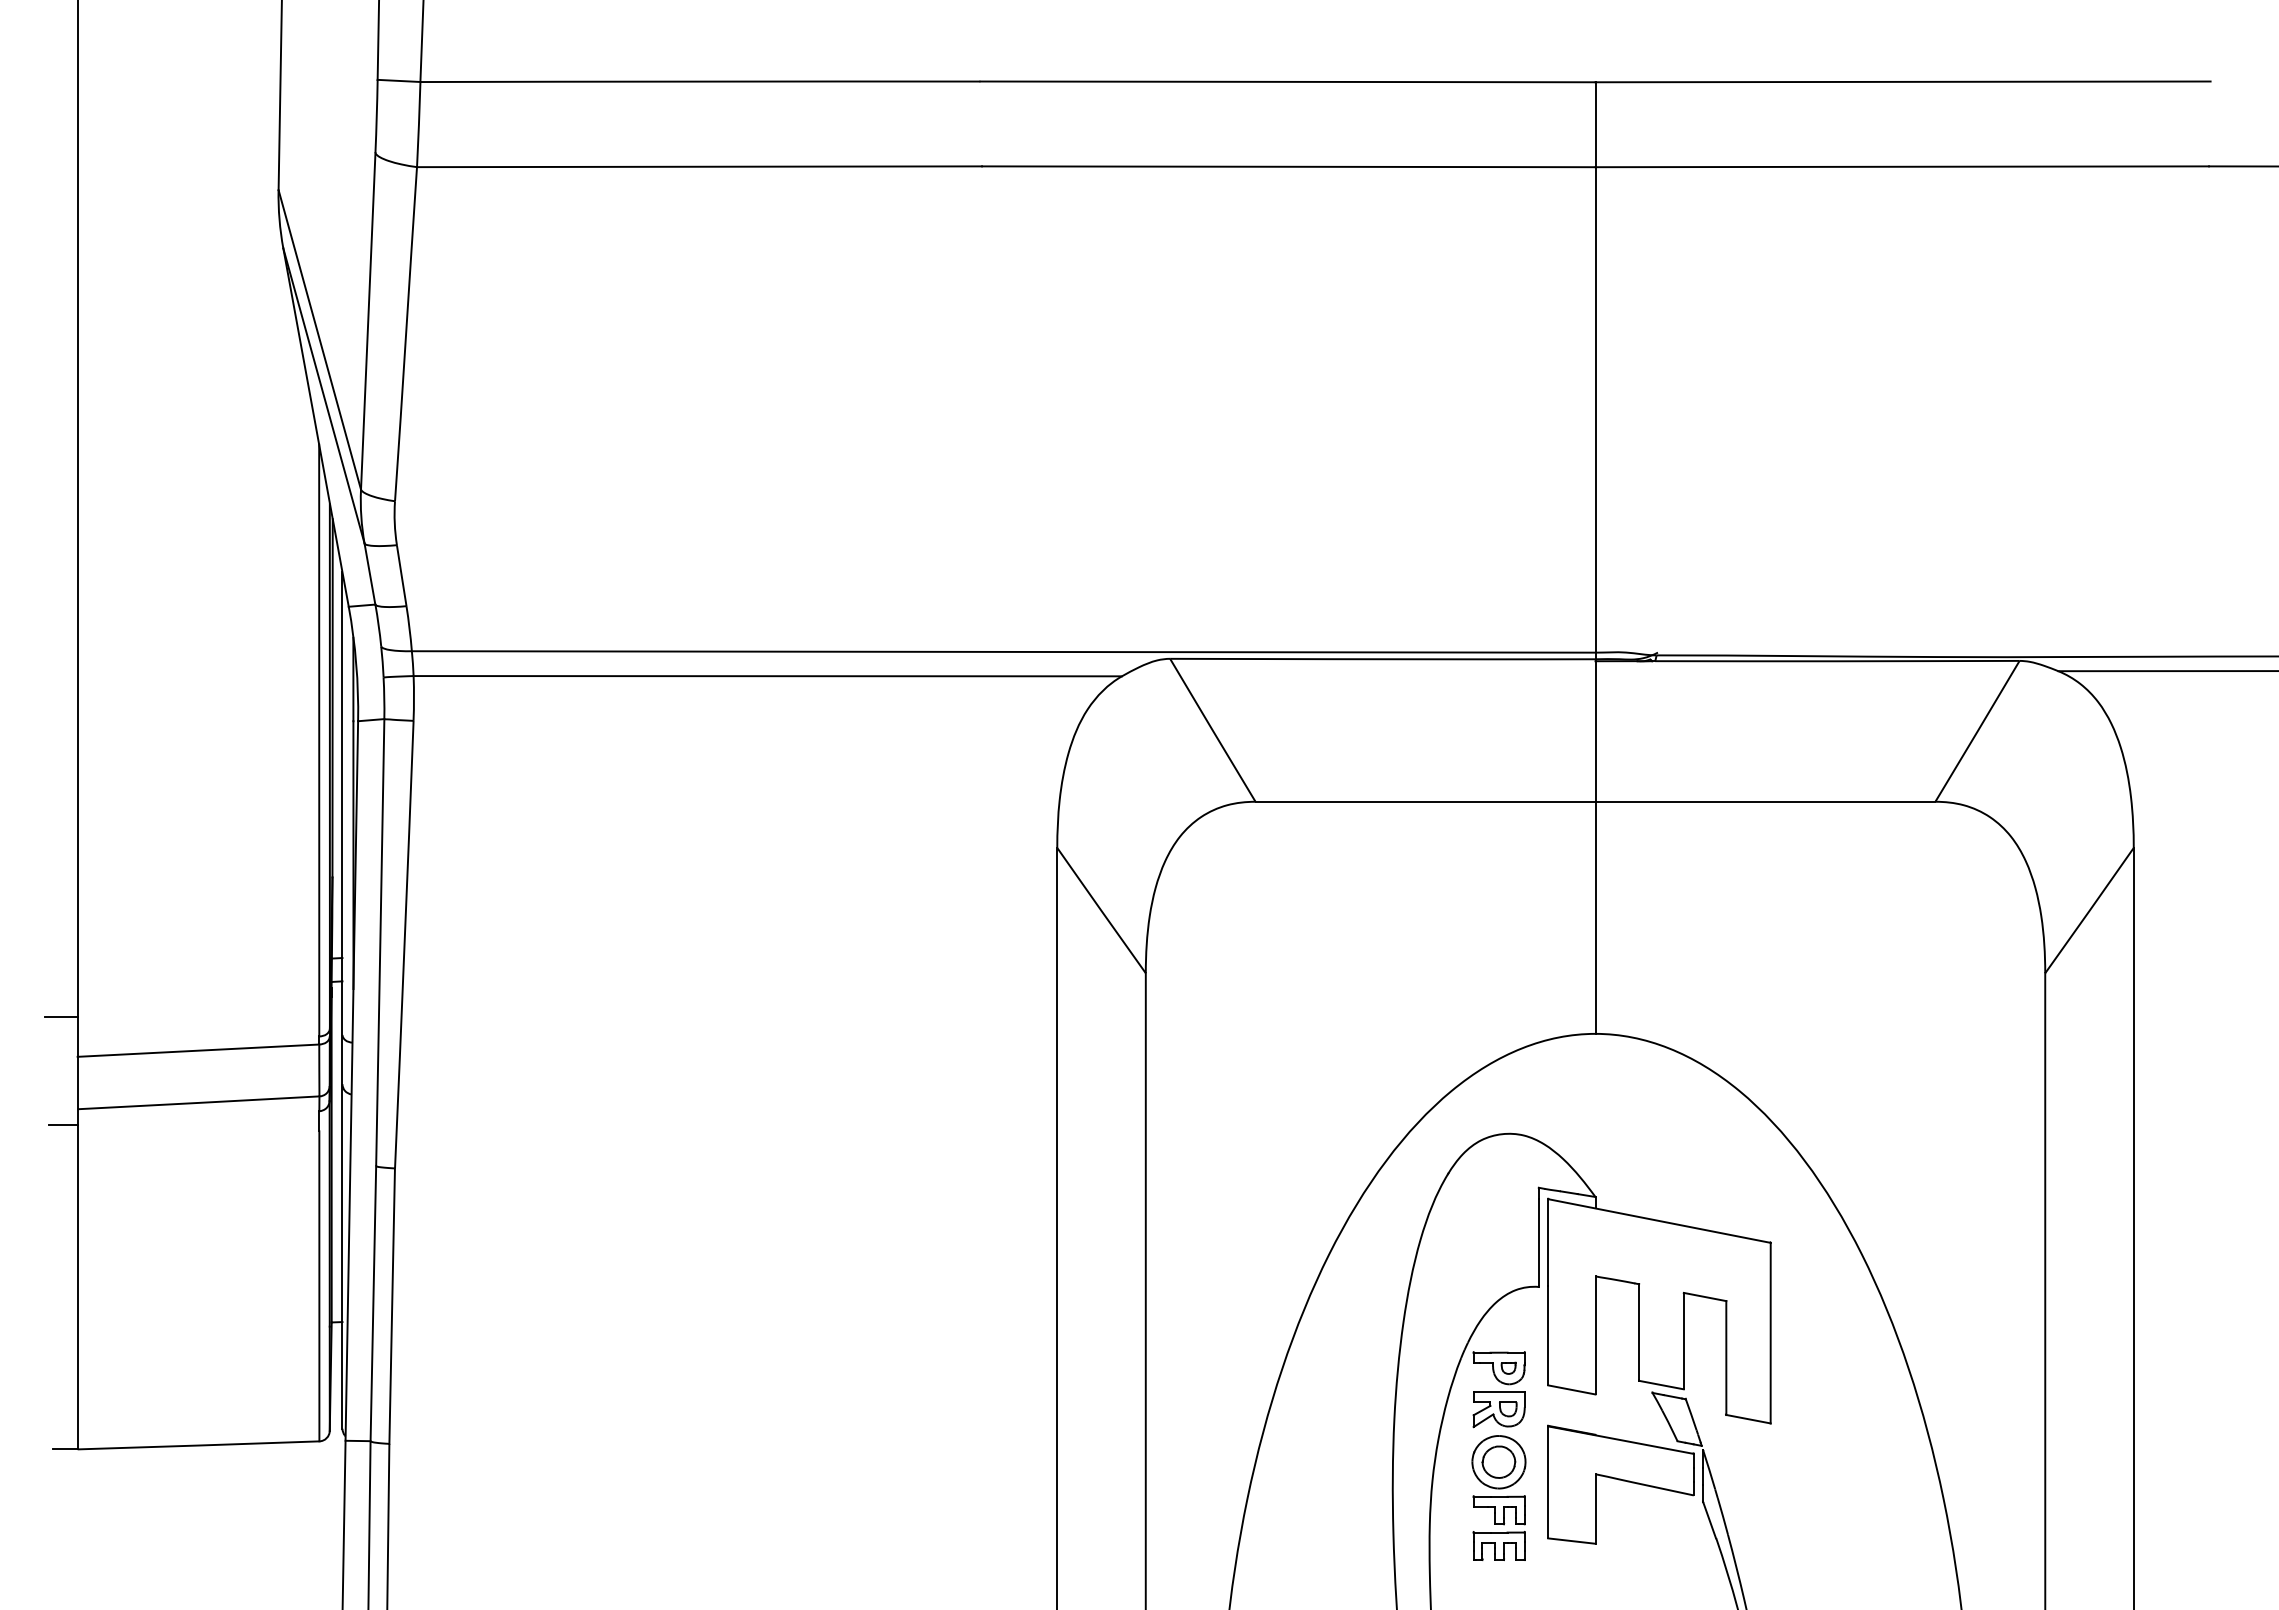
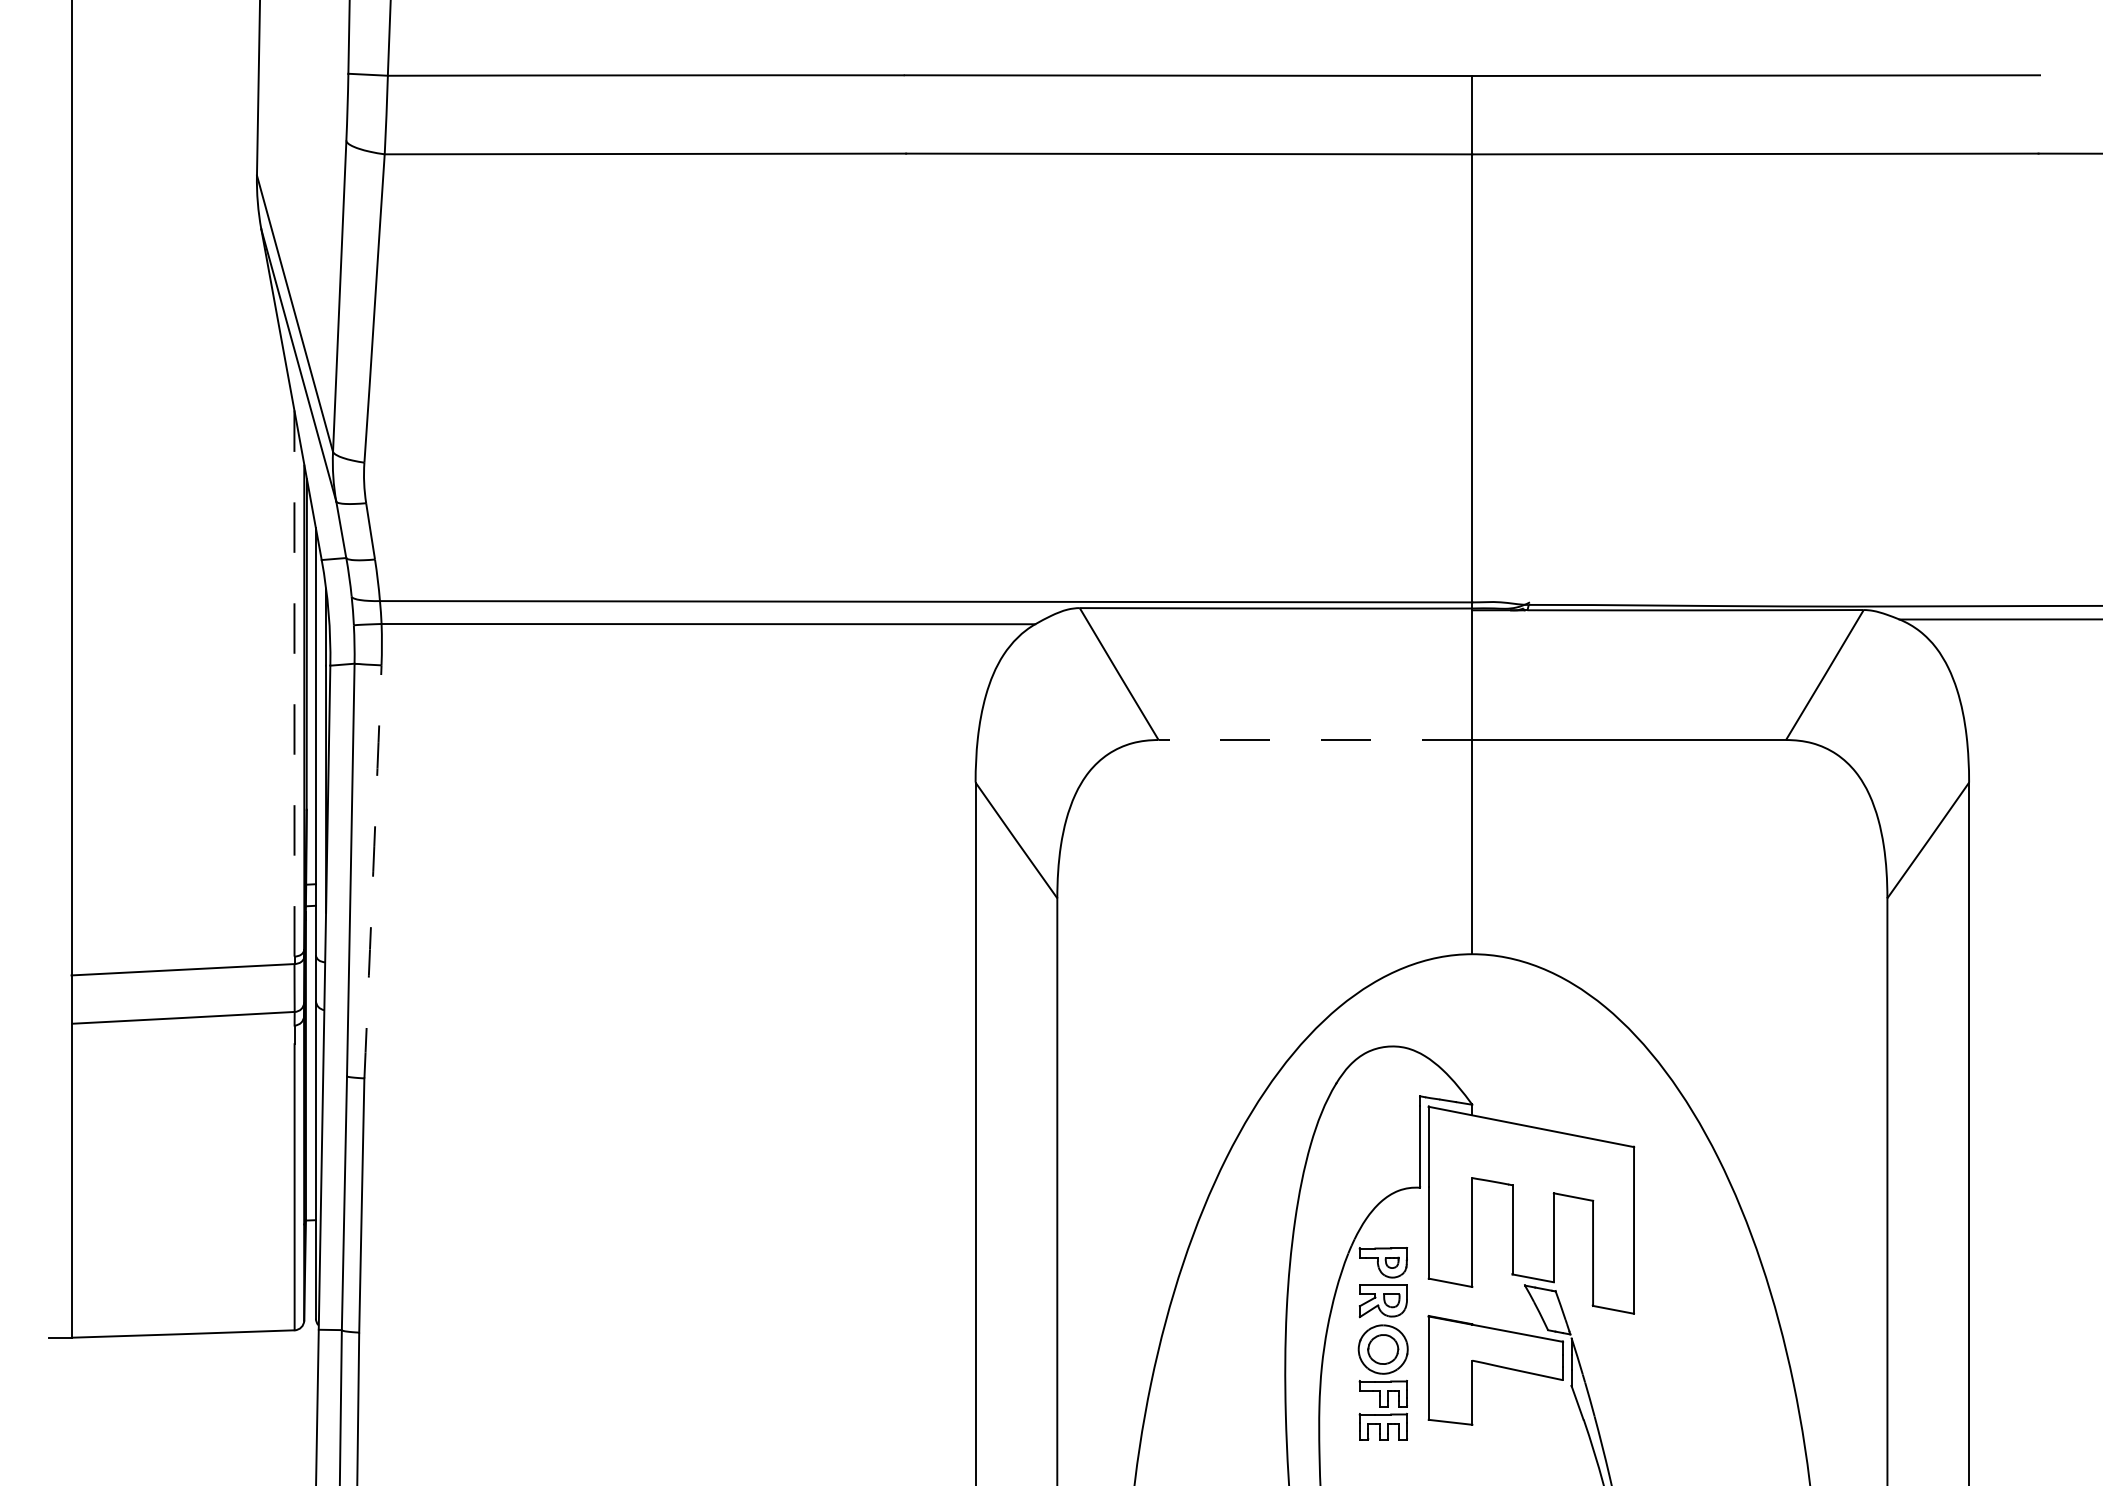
line: (319, 740) -> (294, 683), solid -> dashed
line: (1425, 801) -> (1315, 739), solid -> dashed
arc: (404, 944) -> (373, 871), solid -> dashed
line: (60, 1016) -> (55, 938), removed
line: (63, 1124) -> (58, 1037), removed

